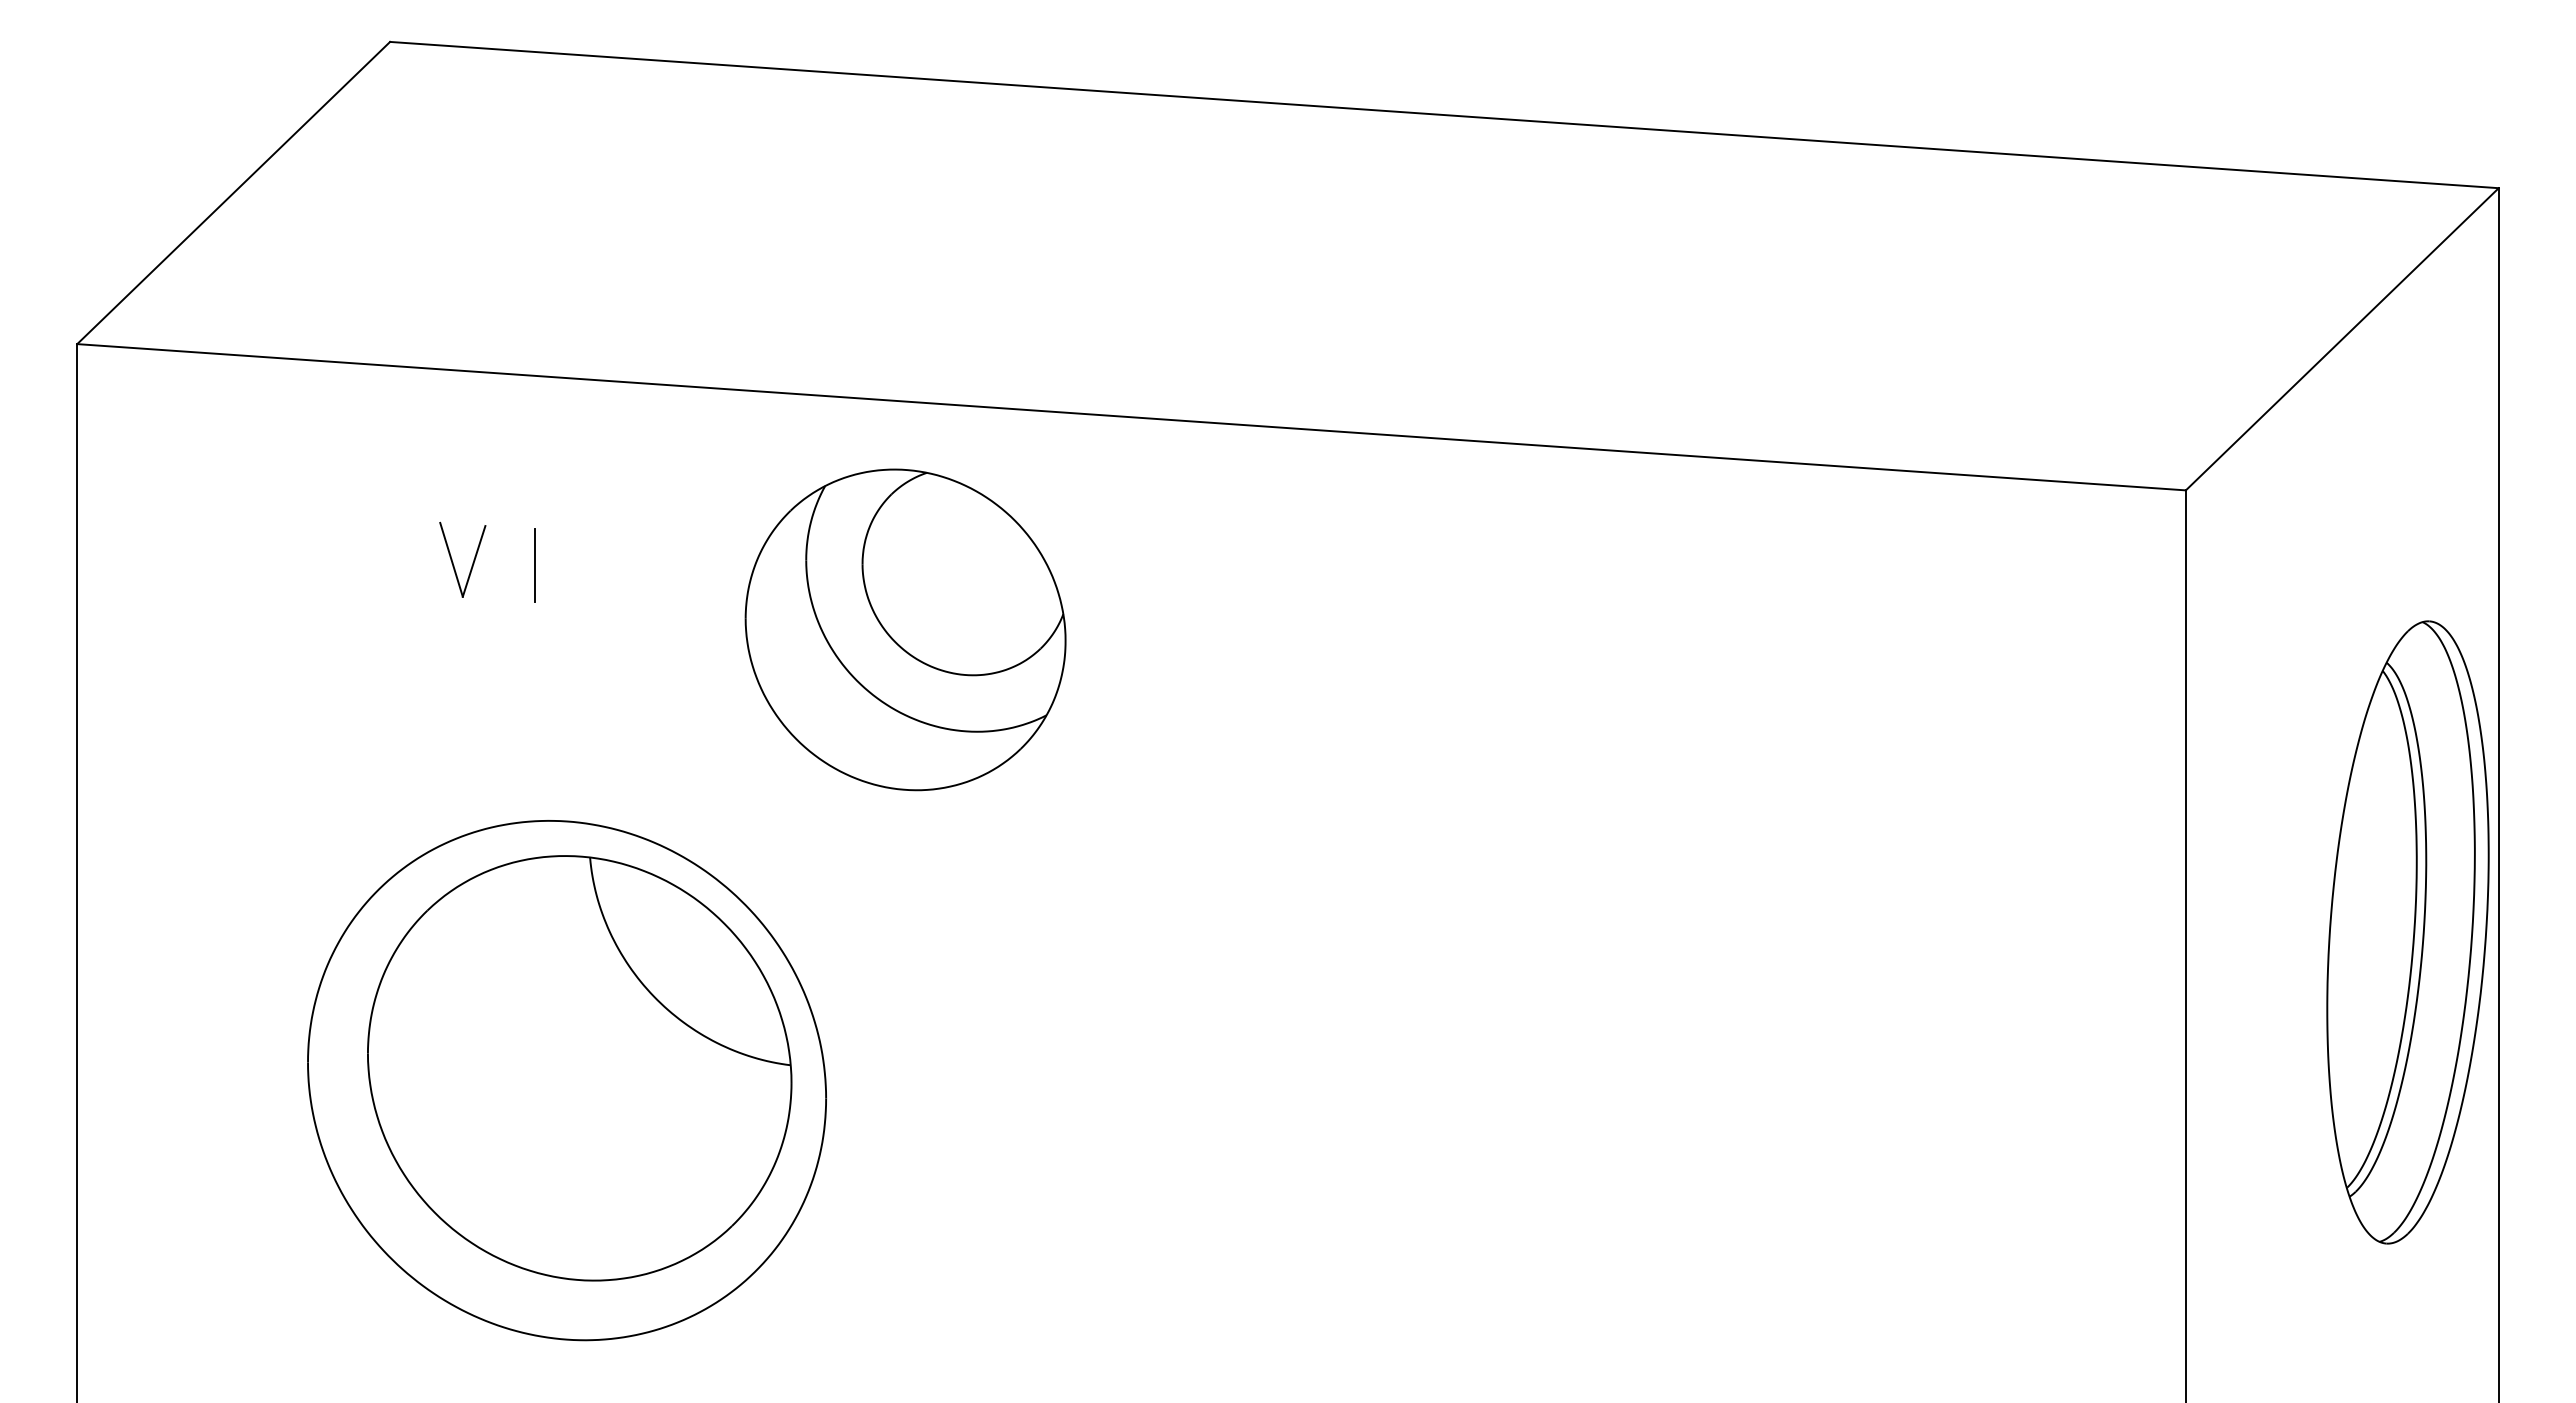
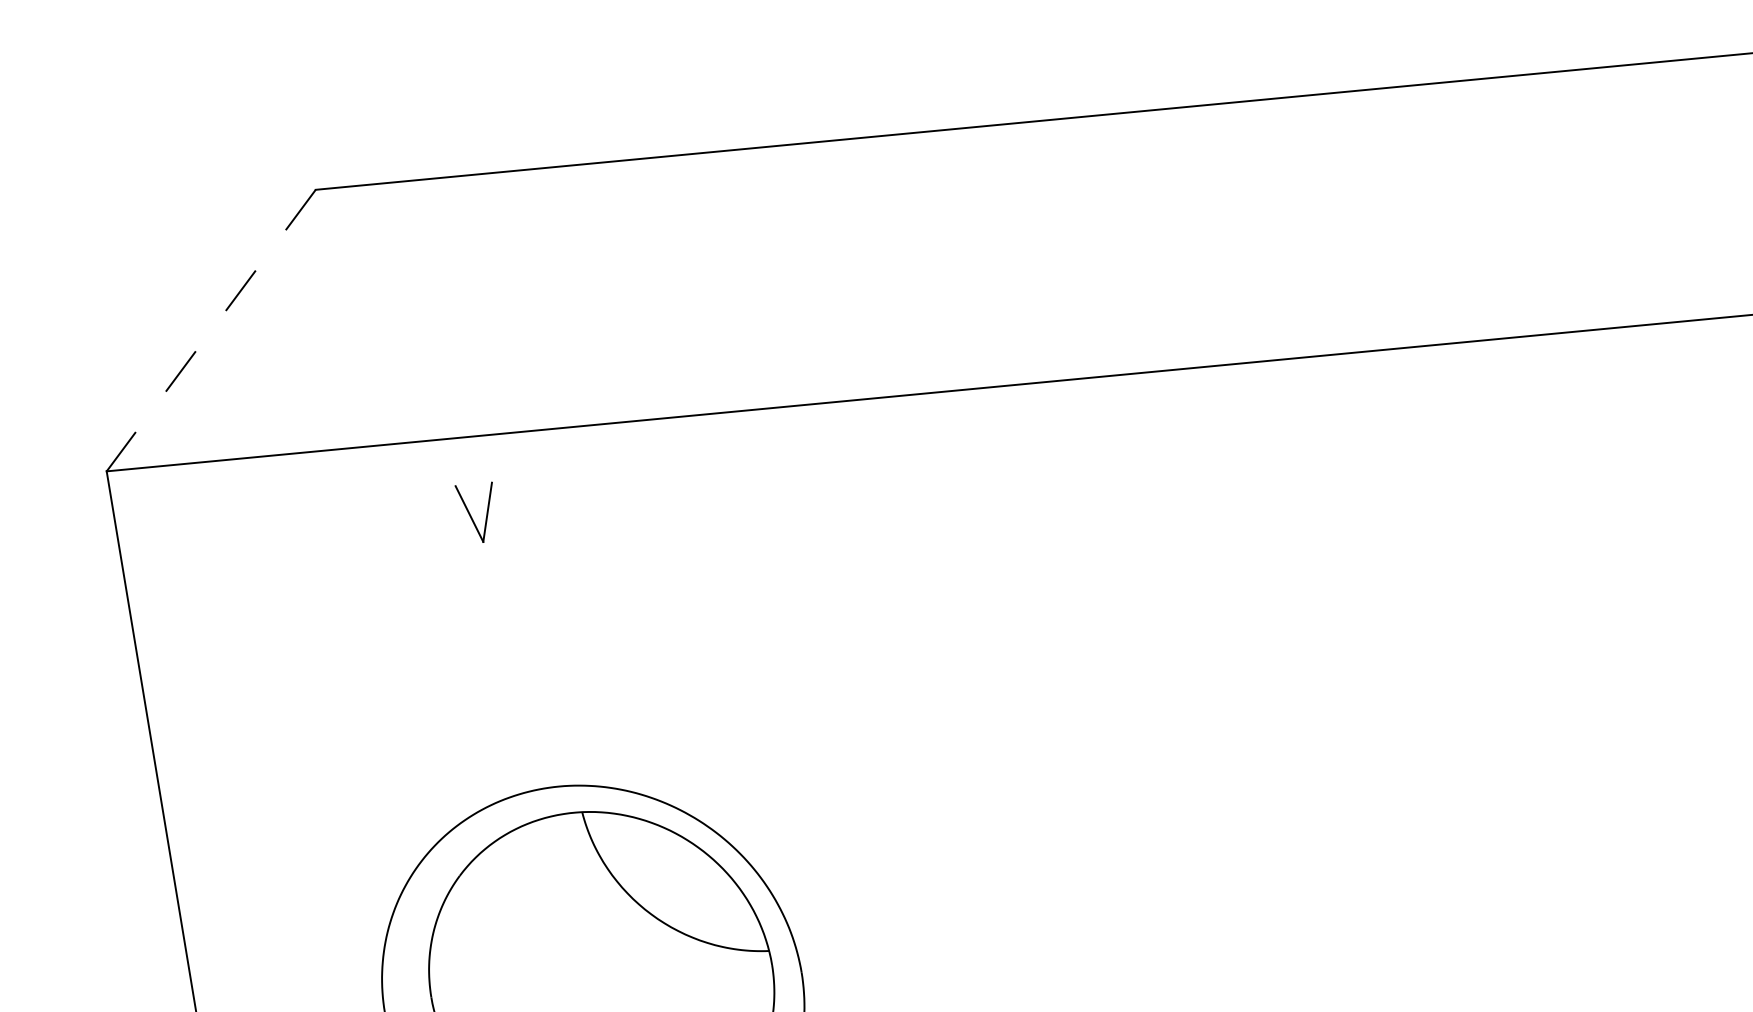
line: (233, 193) -> (211, 330), solid -> dashed
part: (453, 562) -> (471, 515), moved
line: (535, 565) -> (500, 587), removed
part: (905, 629) -> (803, 589), removed

